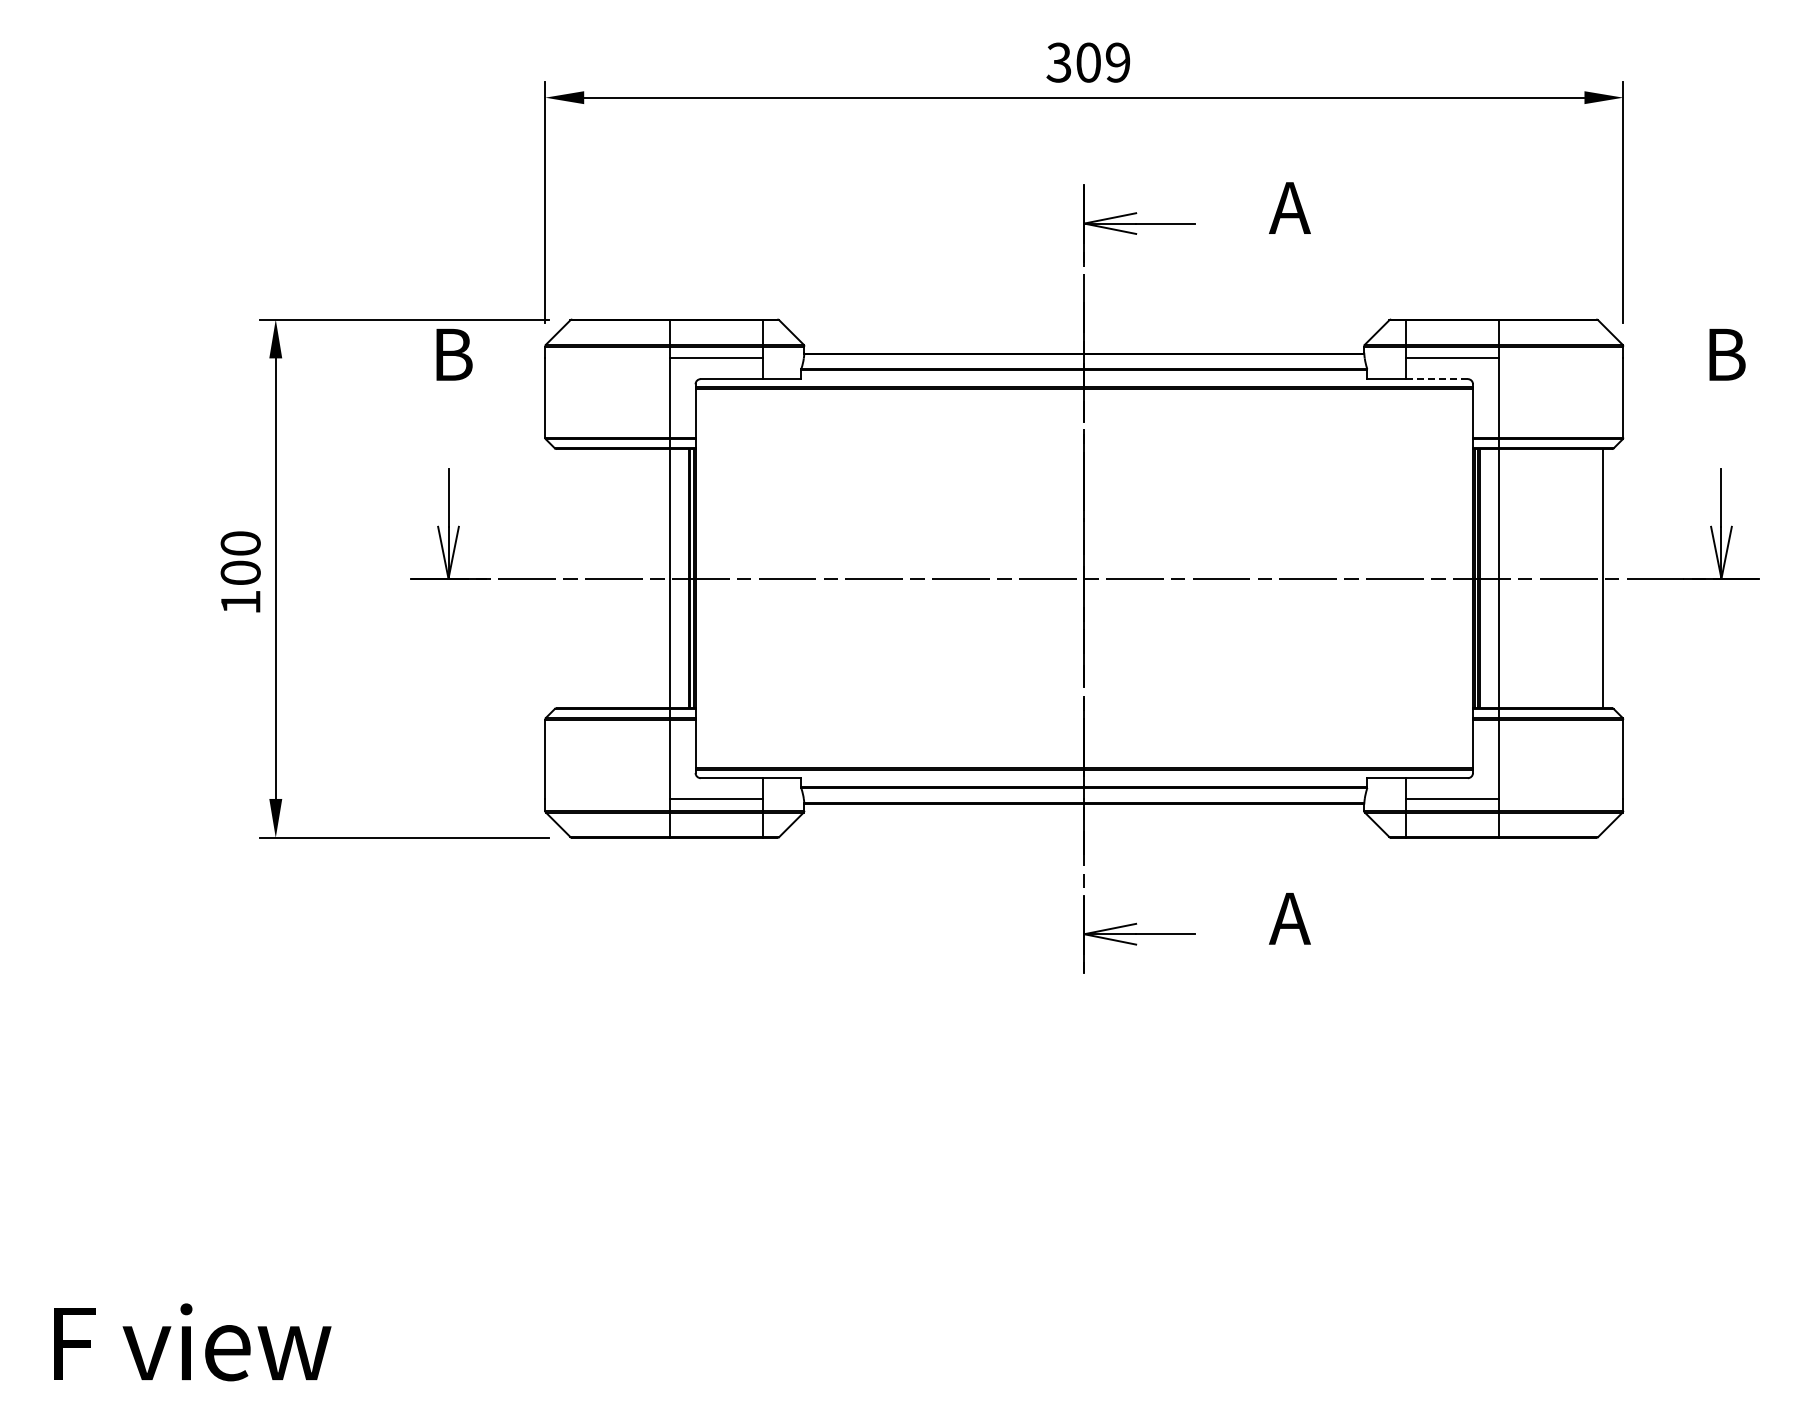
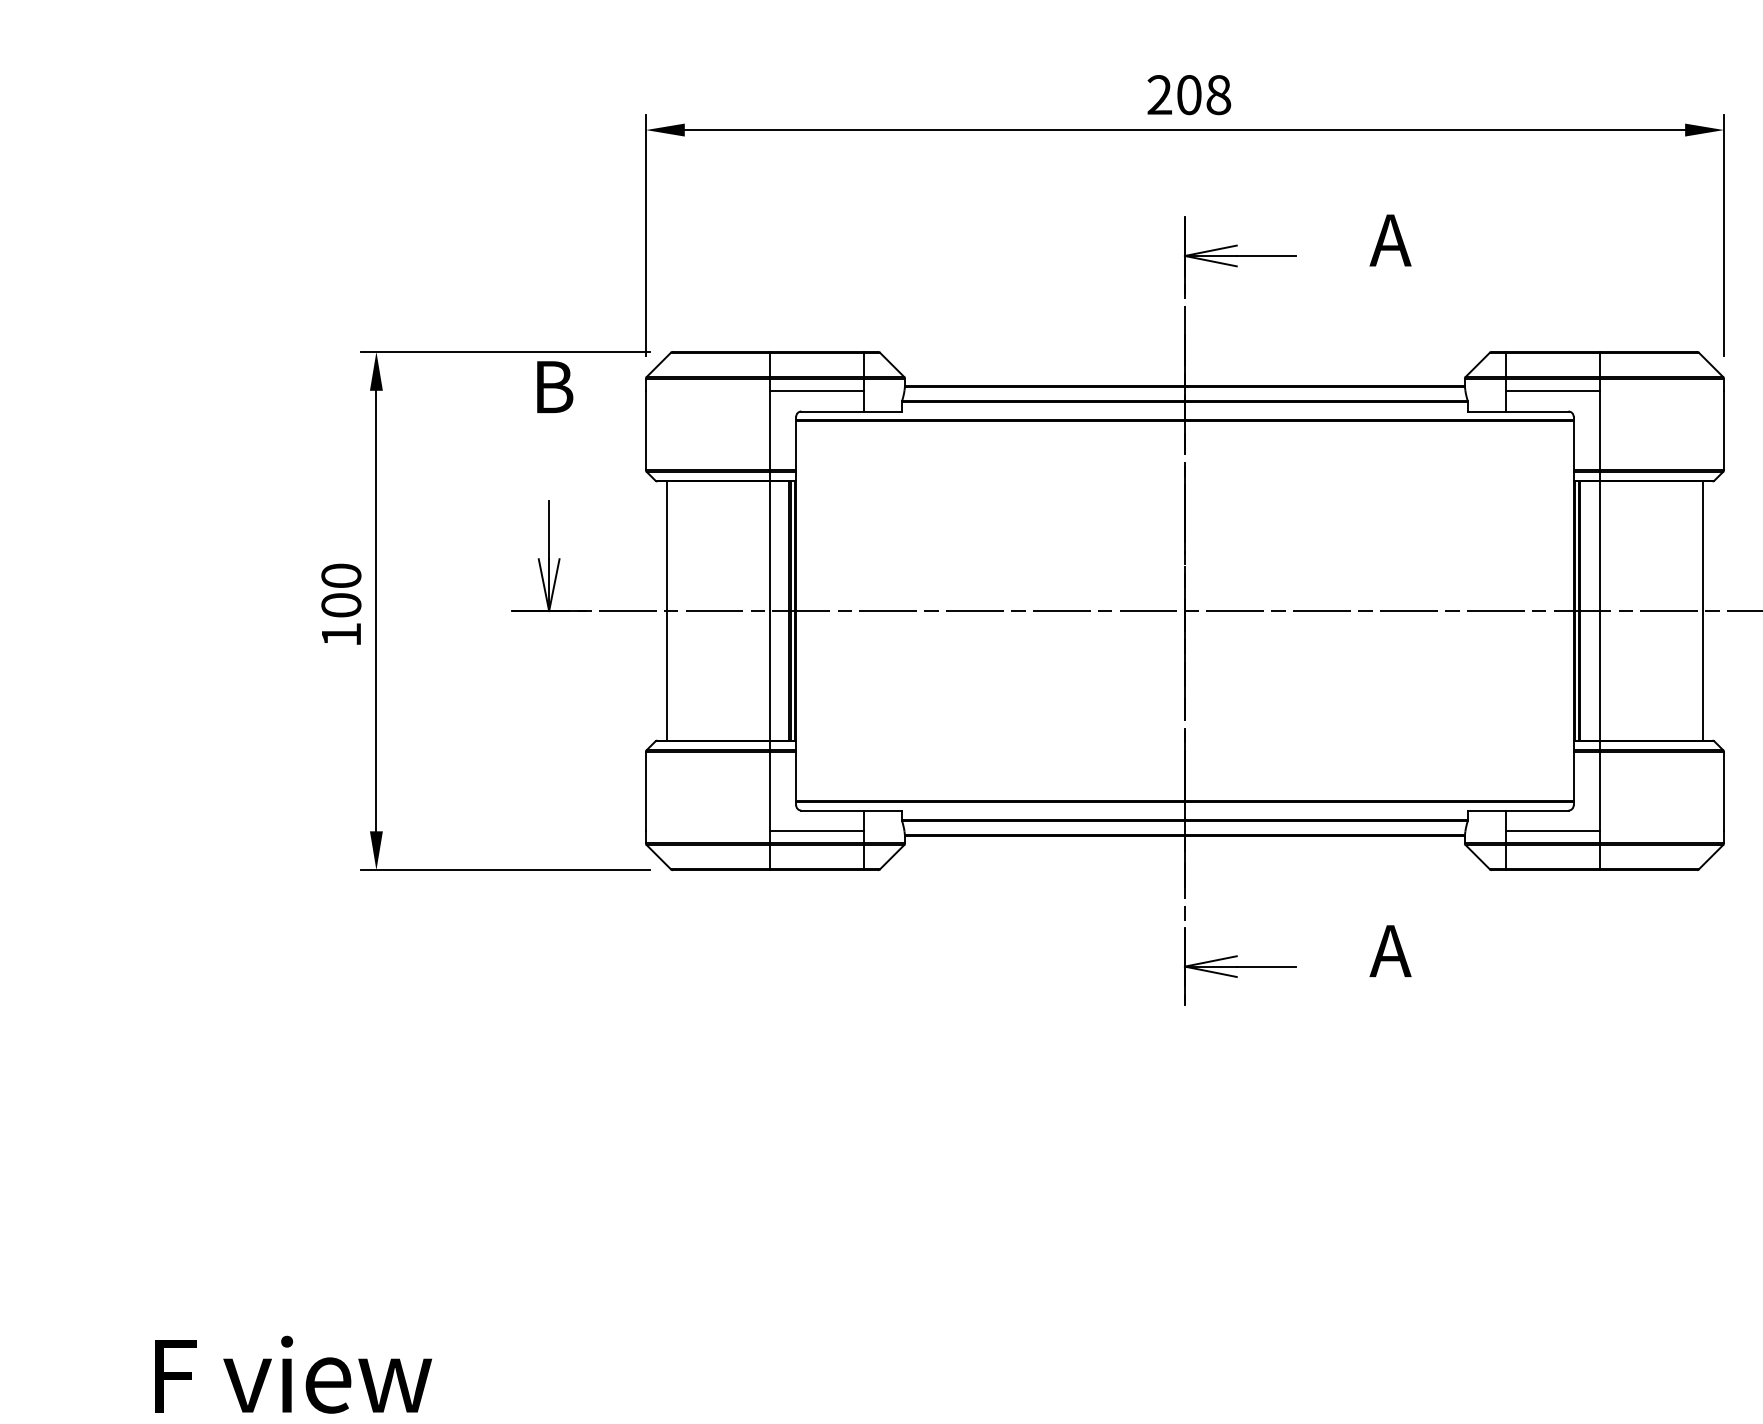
text: (1088, 62) -> (1189, 94), 309 -> 208
line: (1437, 379) -> (1538, 411), dashed -> solid
line: (566, 578) -> (667, 610), added

